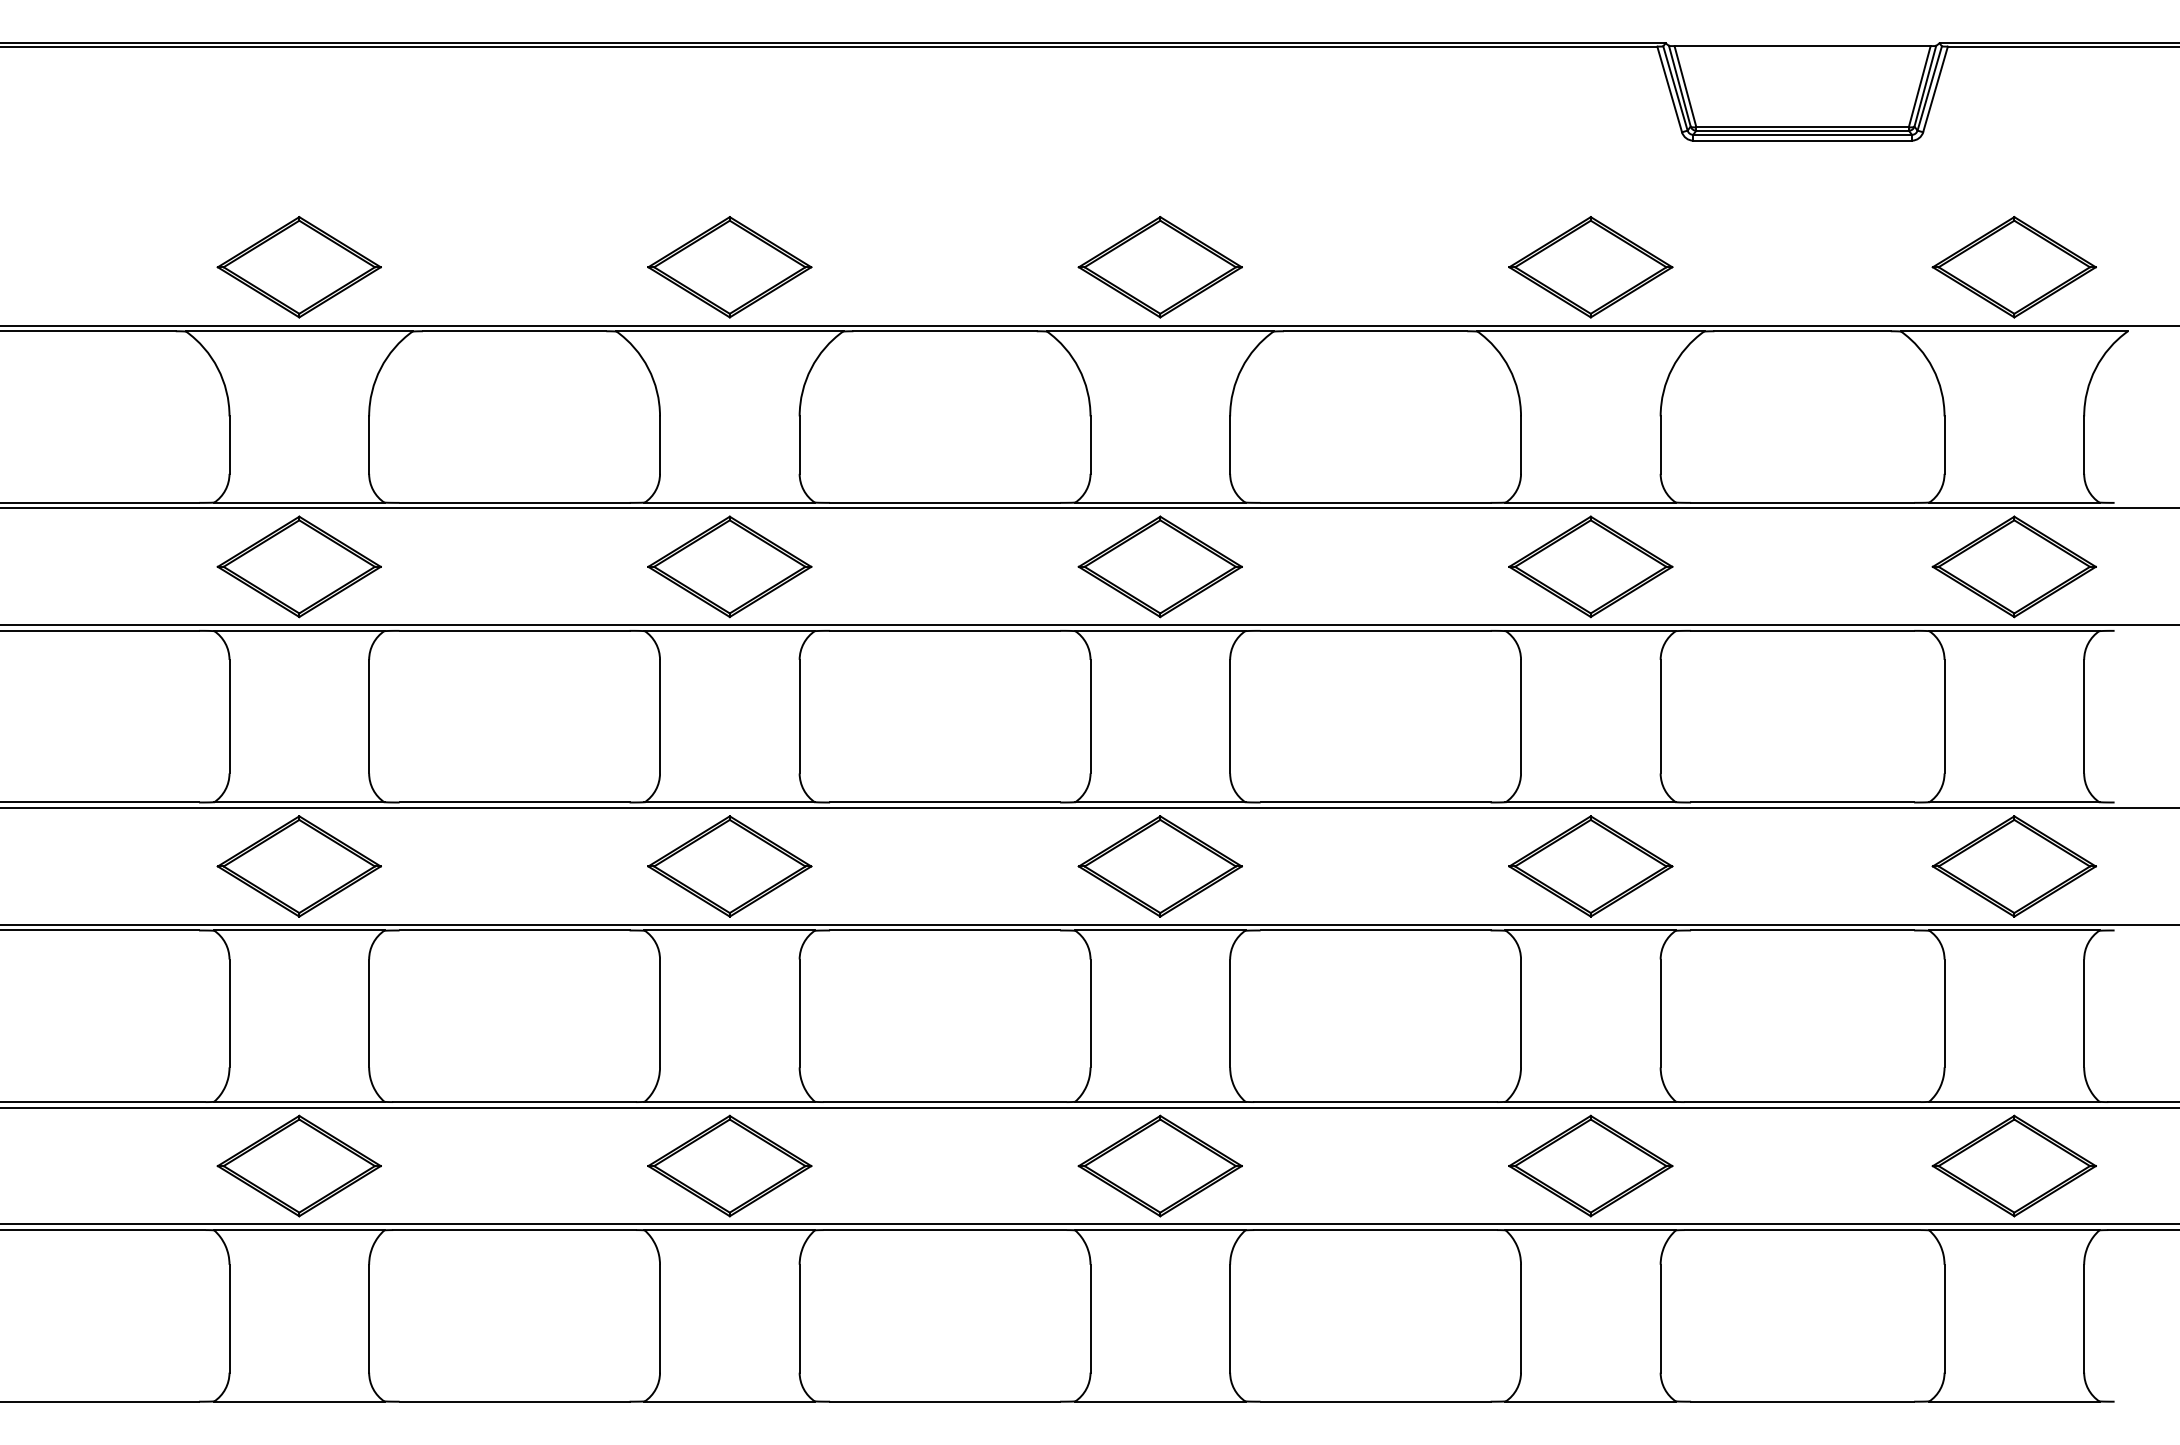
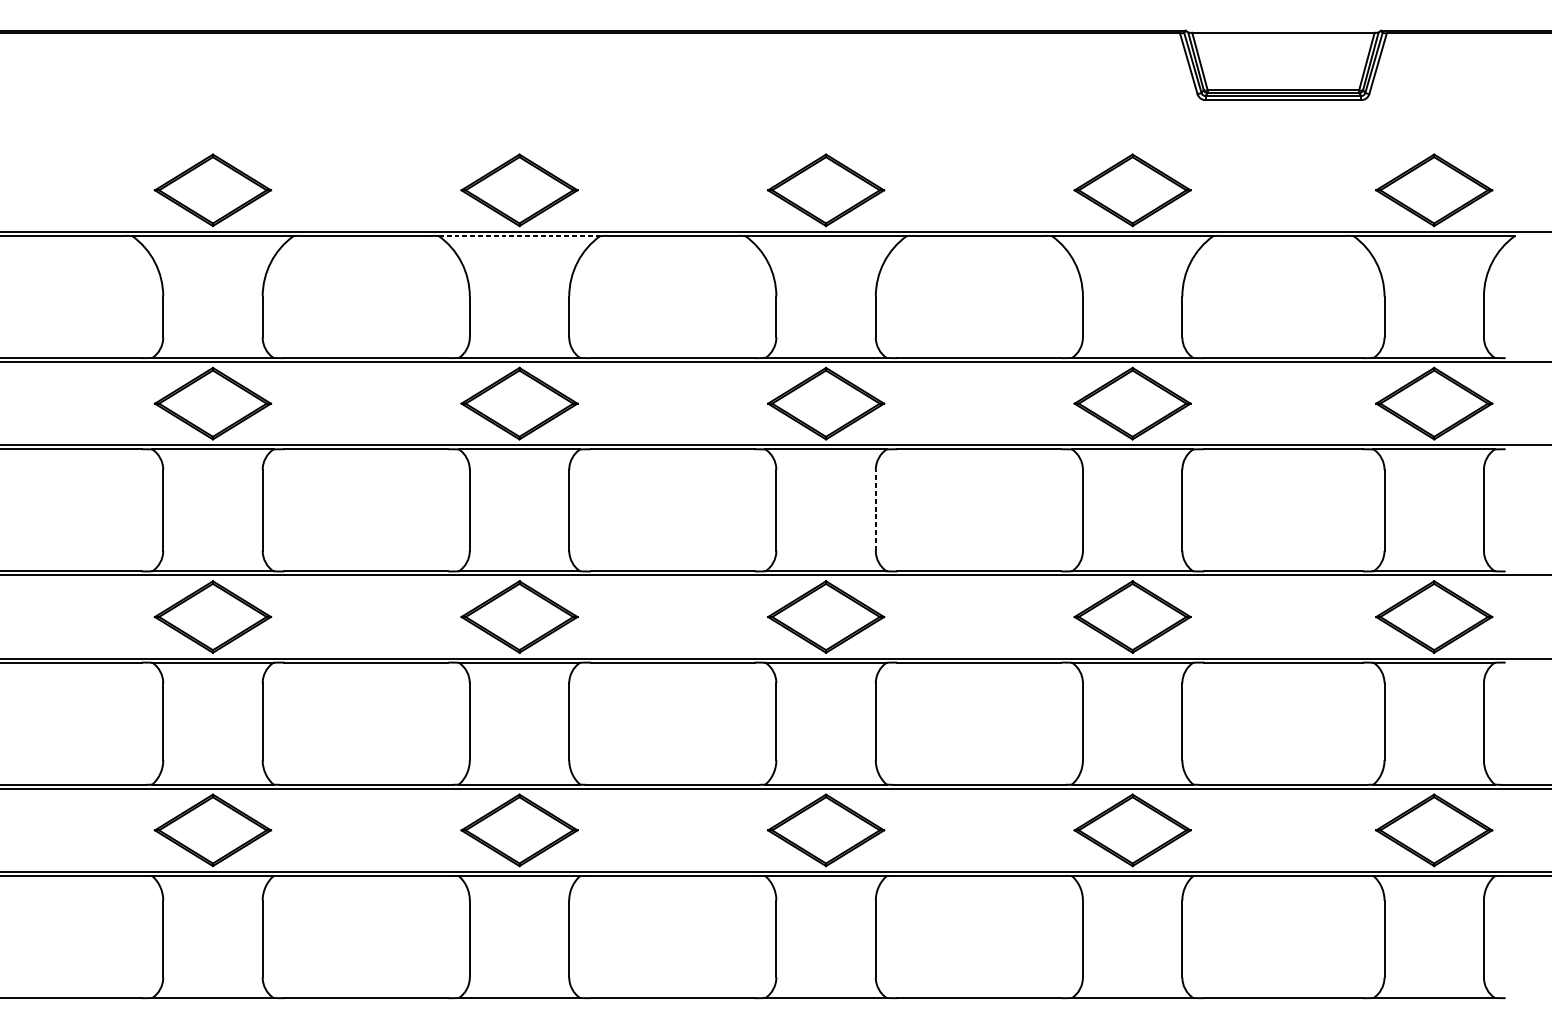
line: (729, 331) -> (519, 236), solid -> dashed
line: (1230, 716) -> (876, 510), solid -> dashed

